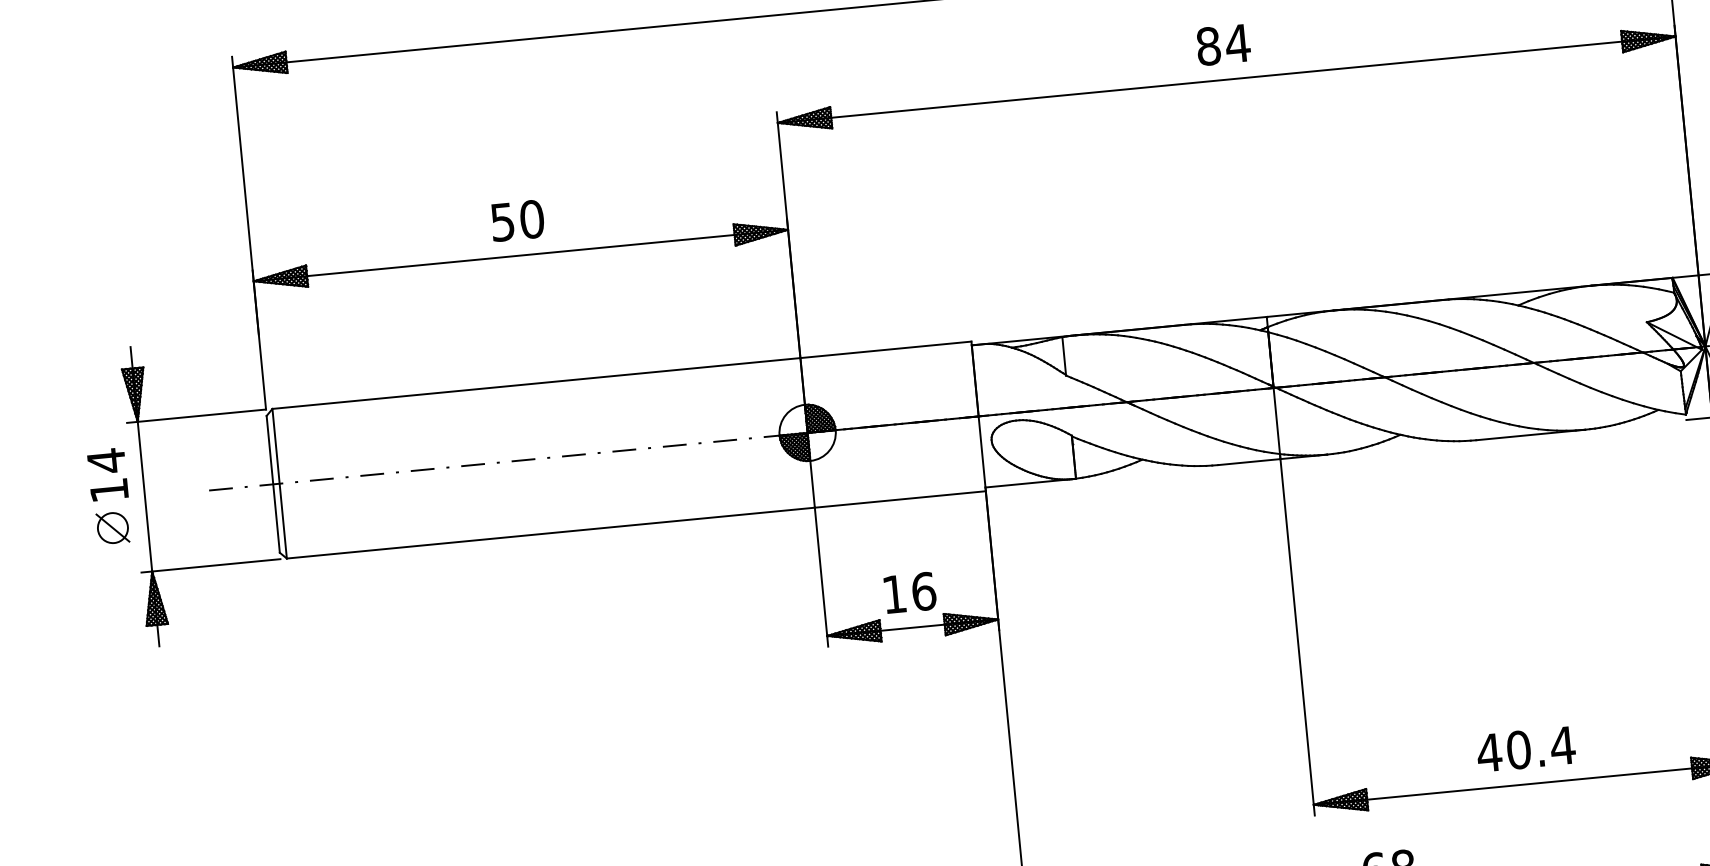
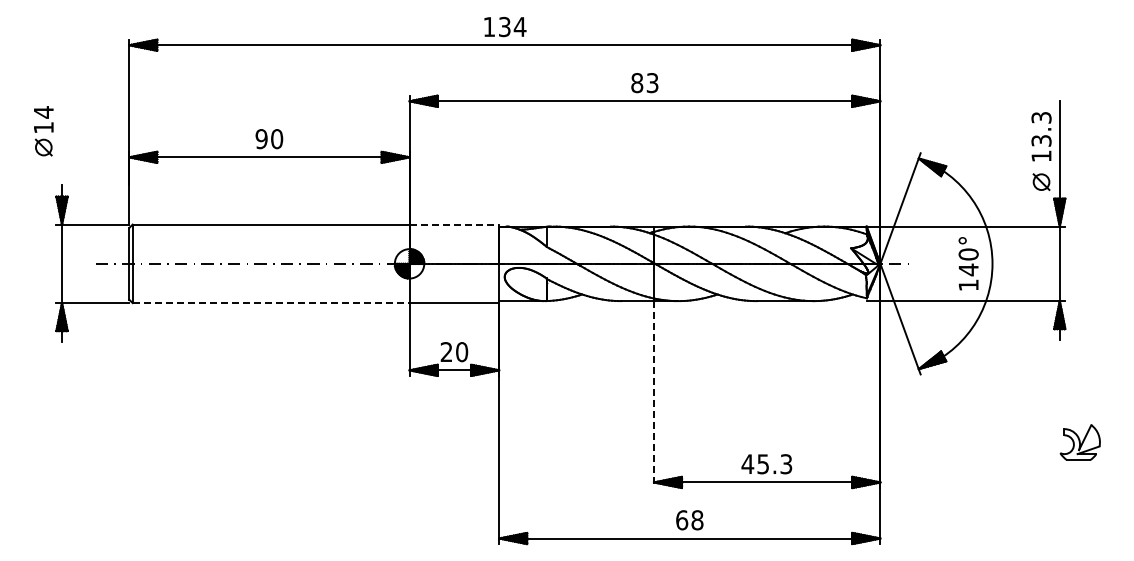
text: (1237, 44) -> (652, 83), 84 -> 83
text: (502, 221) -> (261, 138), 50 -> 90
line: (886, 349) -> (454, 224), solid -> dashed
part: (109, 497) -> (43, 131), moved
line: (551, 533) -> (271, 303), solid -> dashed
text: (909, 591) -> (454, 351), 16 -> 20
line: (1296, 639) -> (653, 395), solid -> dashed
text: (1540, 748) -> (774, 464), 40.4 -> 45.3

